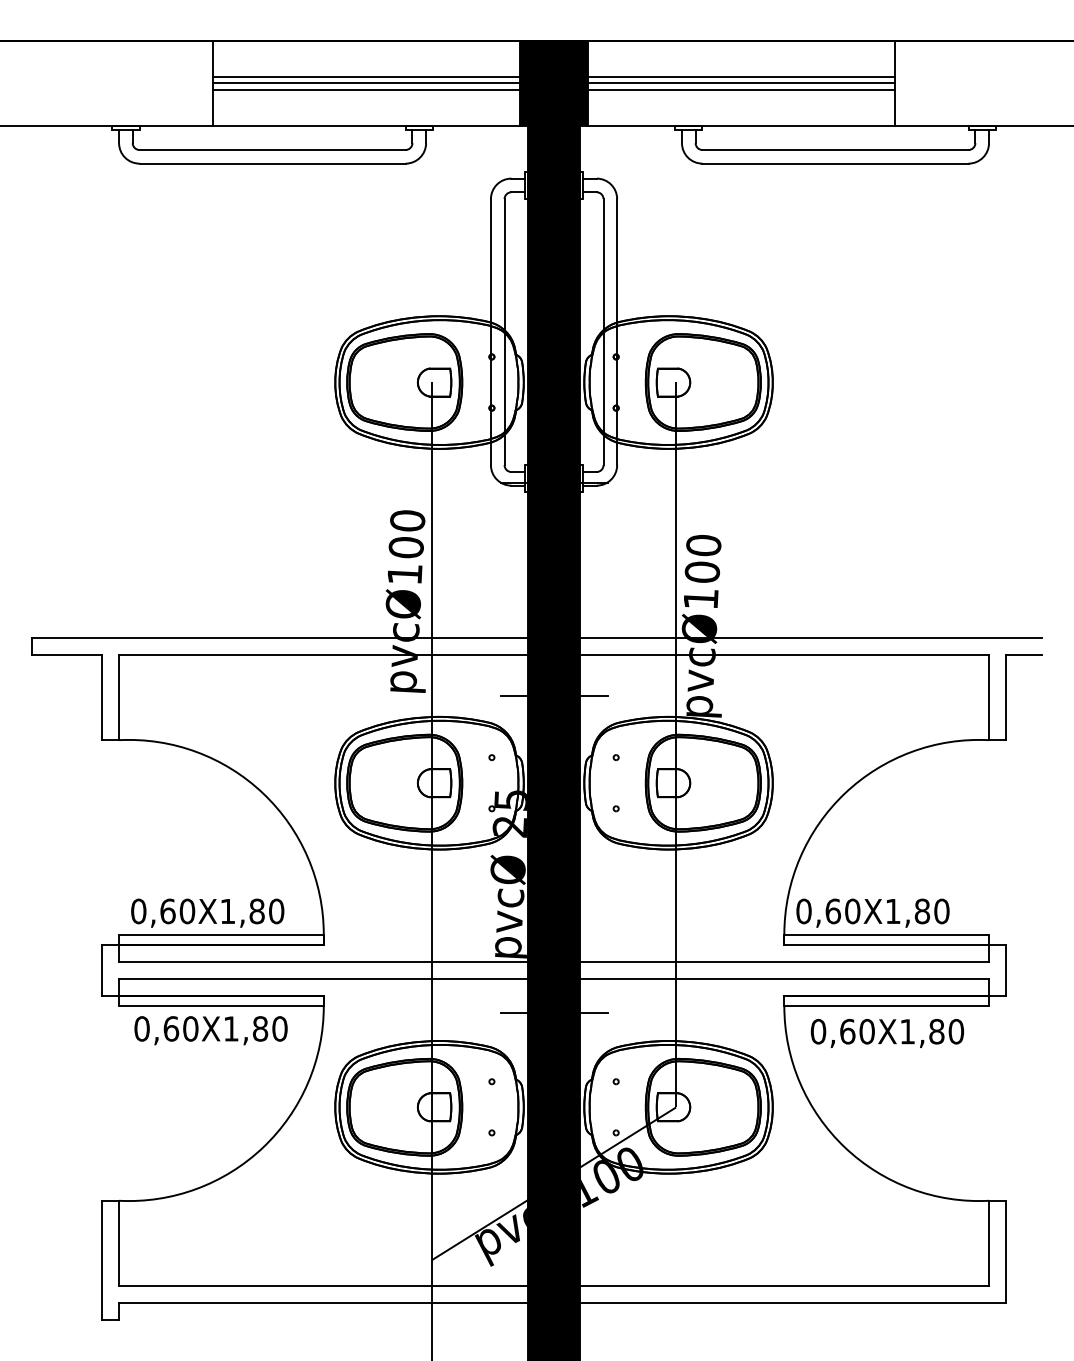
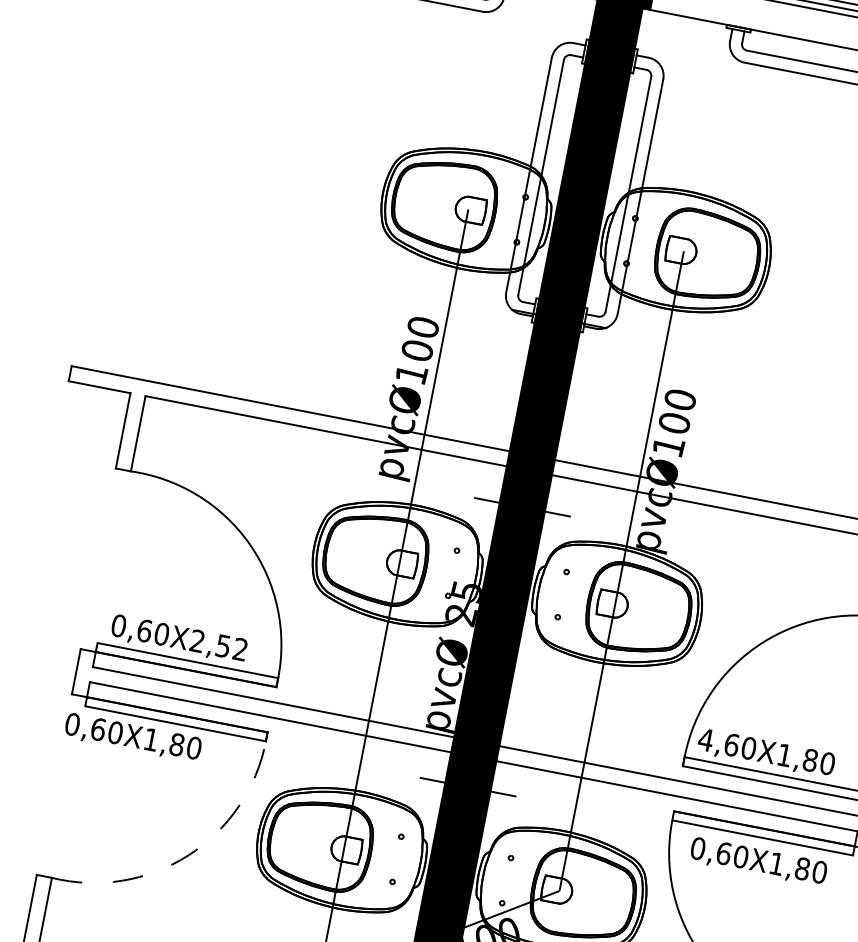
text: (252, 911) -> (219, 645), 0,60X1,80 -> 0,60X2,52
text: (803, 911) -> (705, 739), 0,60X1,80 -> 4,60X1,80
text: (210, 1030) -> (132, 737), moved
arc: (263, 1147) -> (188, 855), solid -> dashed

